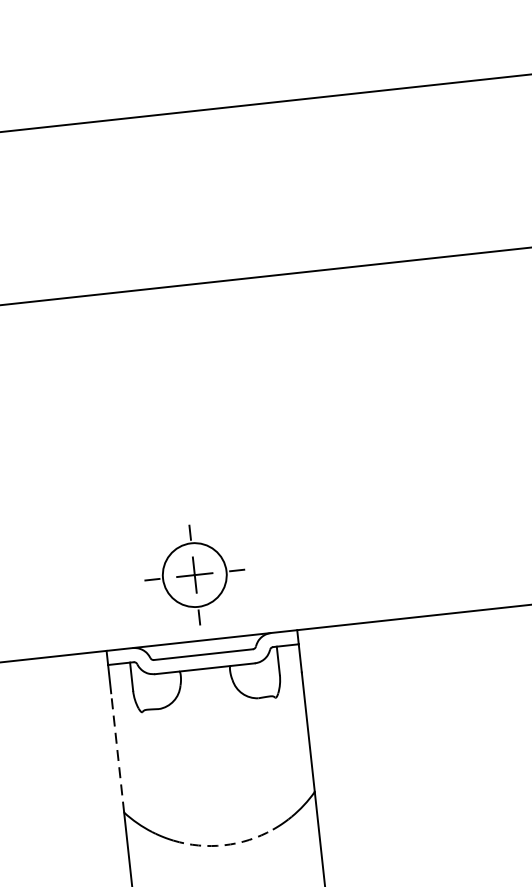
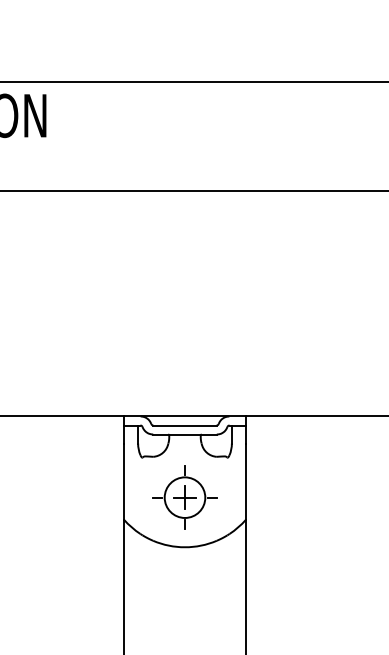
part: (193, 574) -> (184, 497), moved
line: (118, 752) -> (124, 481), dashed -> solid
arc: (224, 845) -> (185, 547), dashed -> solid

